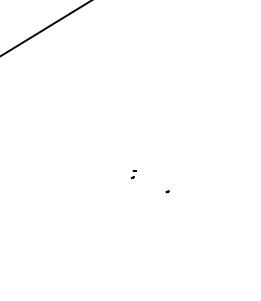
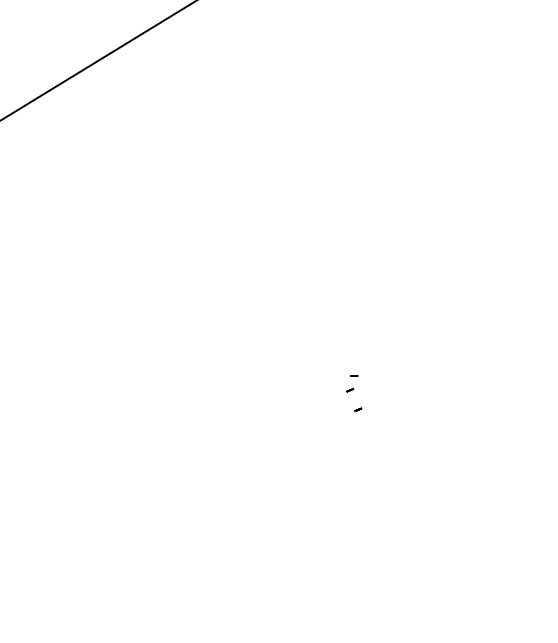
part: (133, 174) -> (351, 383), moved

